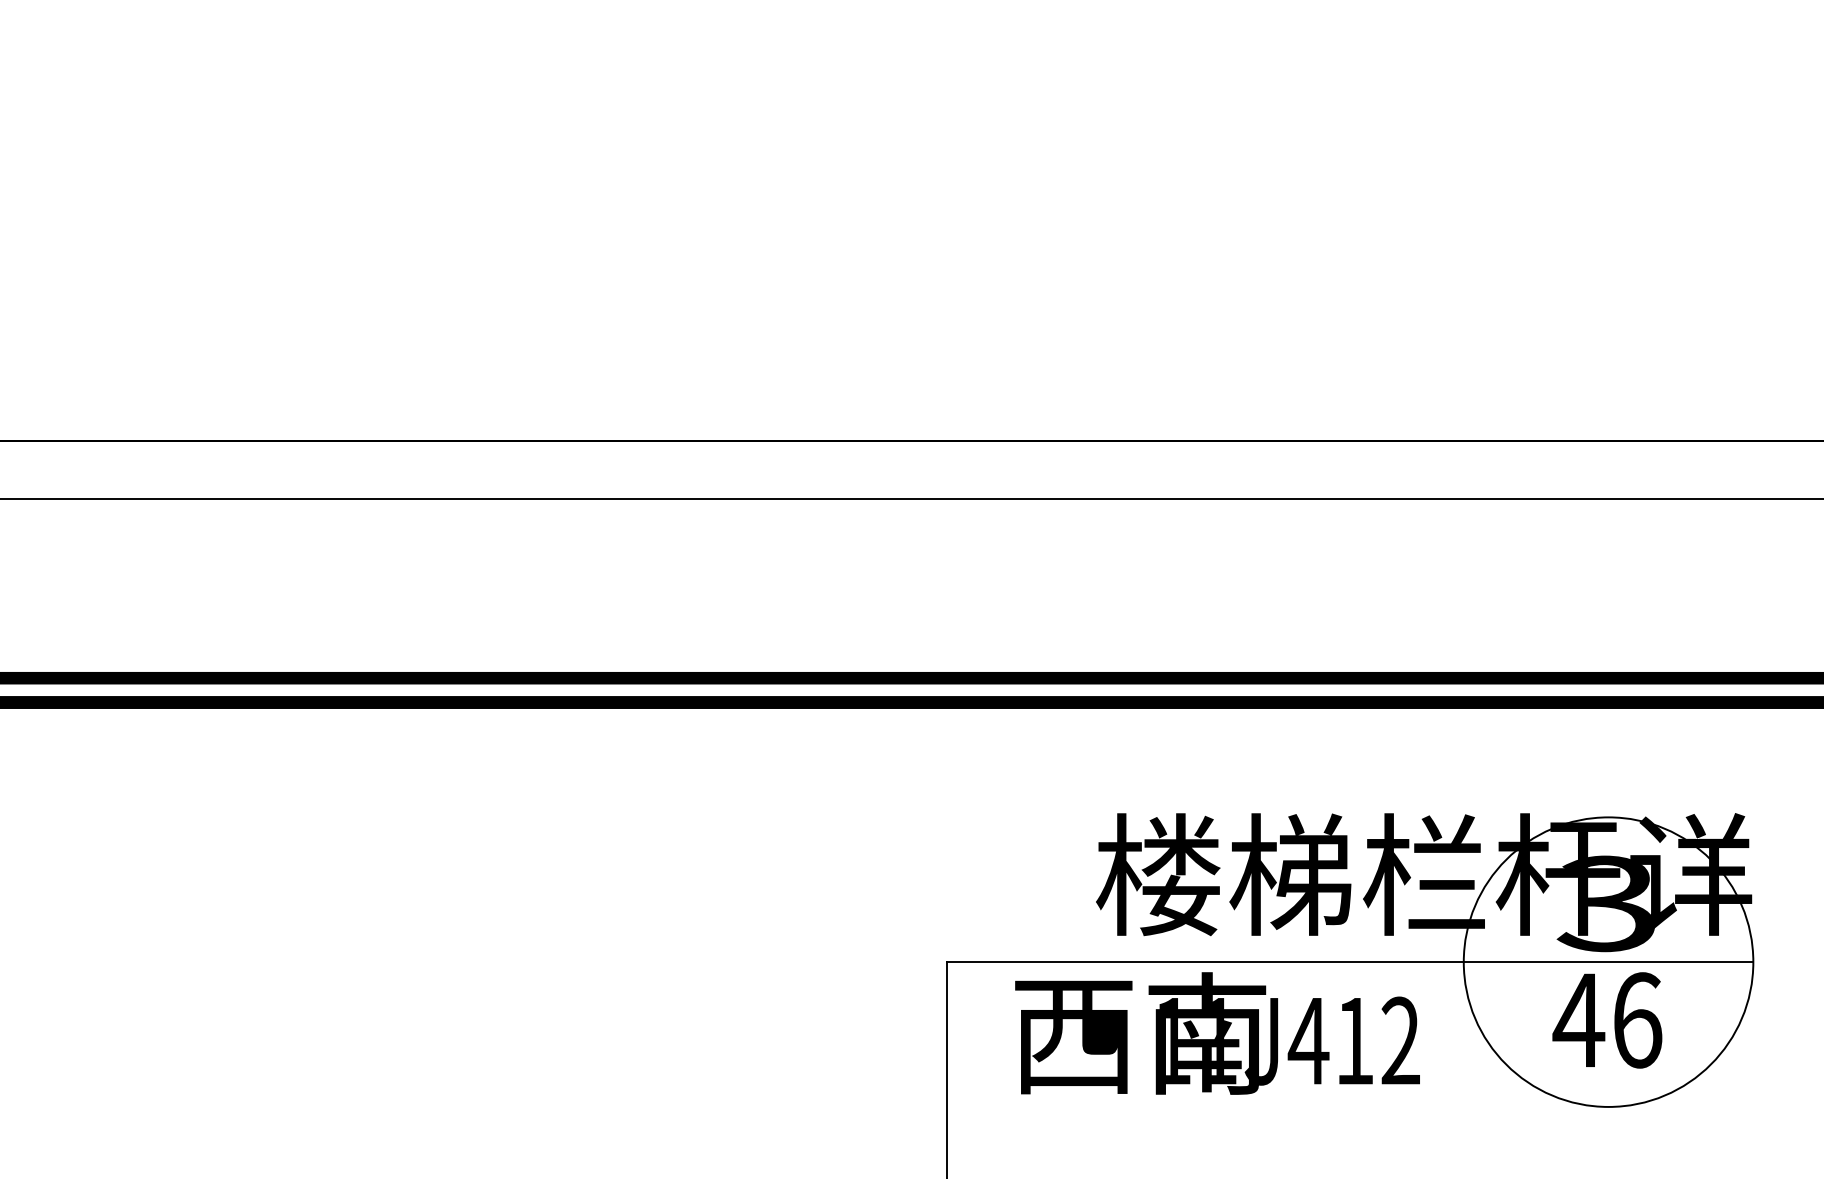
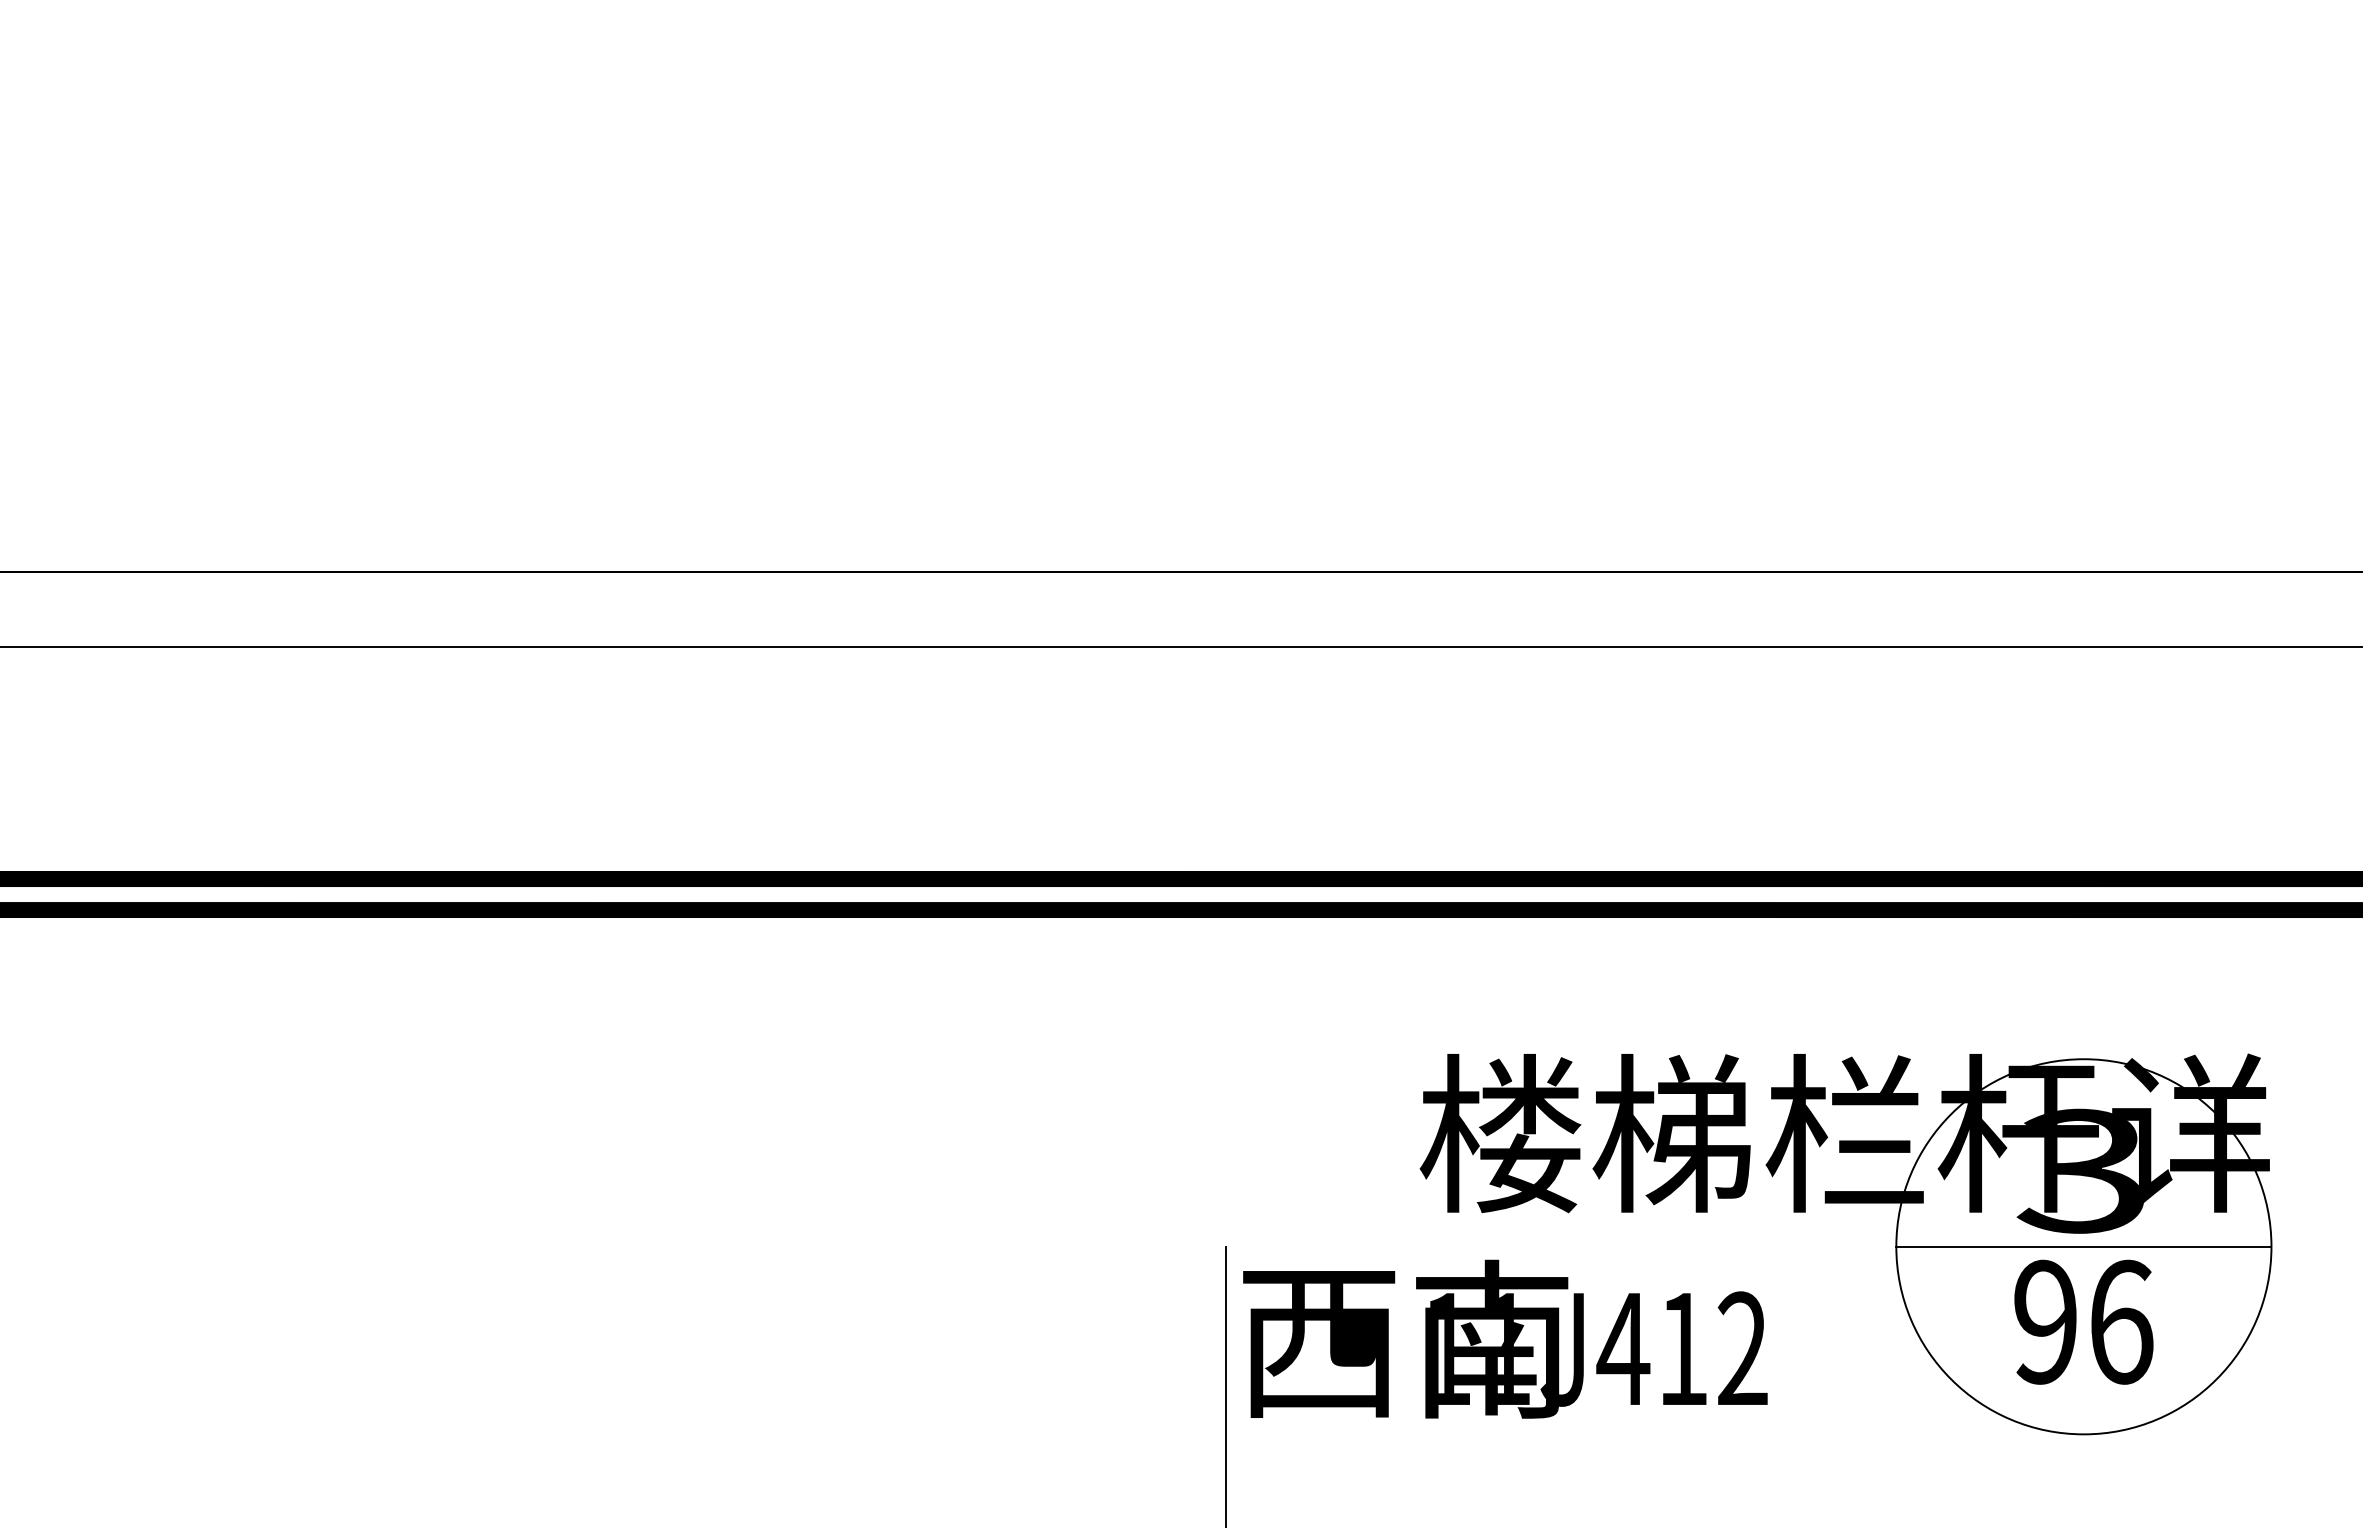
line: (1205, 961) -> (1561, 1246), removed
text: (1578, 1019) -> (2045, 1321), 46 -> 96
text: (1217, 1032) -> (1505, 1338), moved

